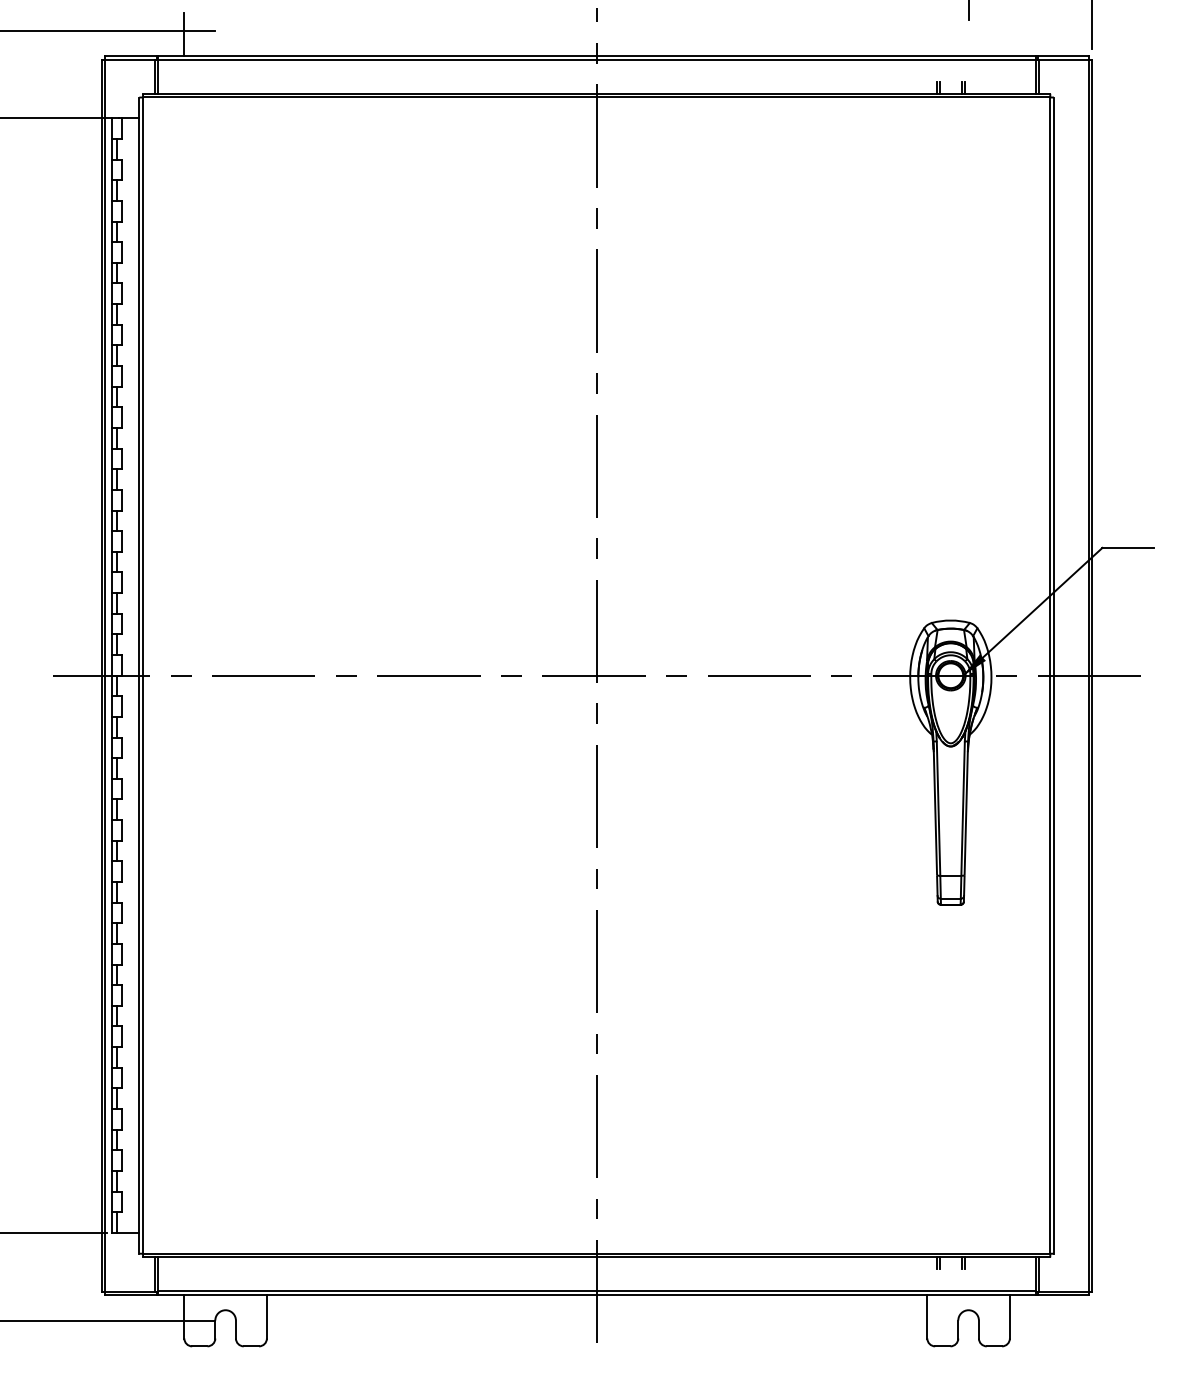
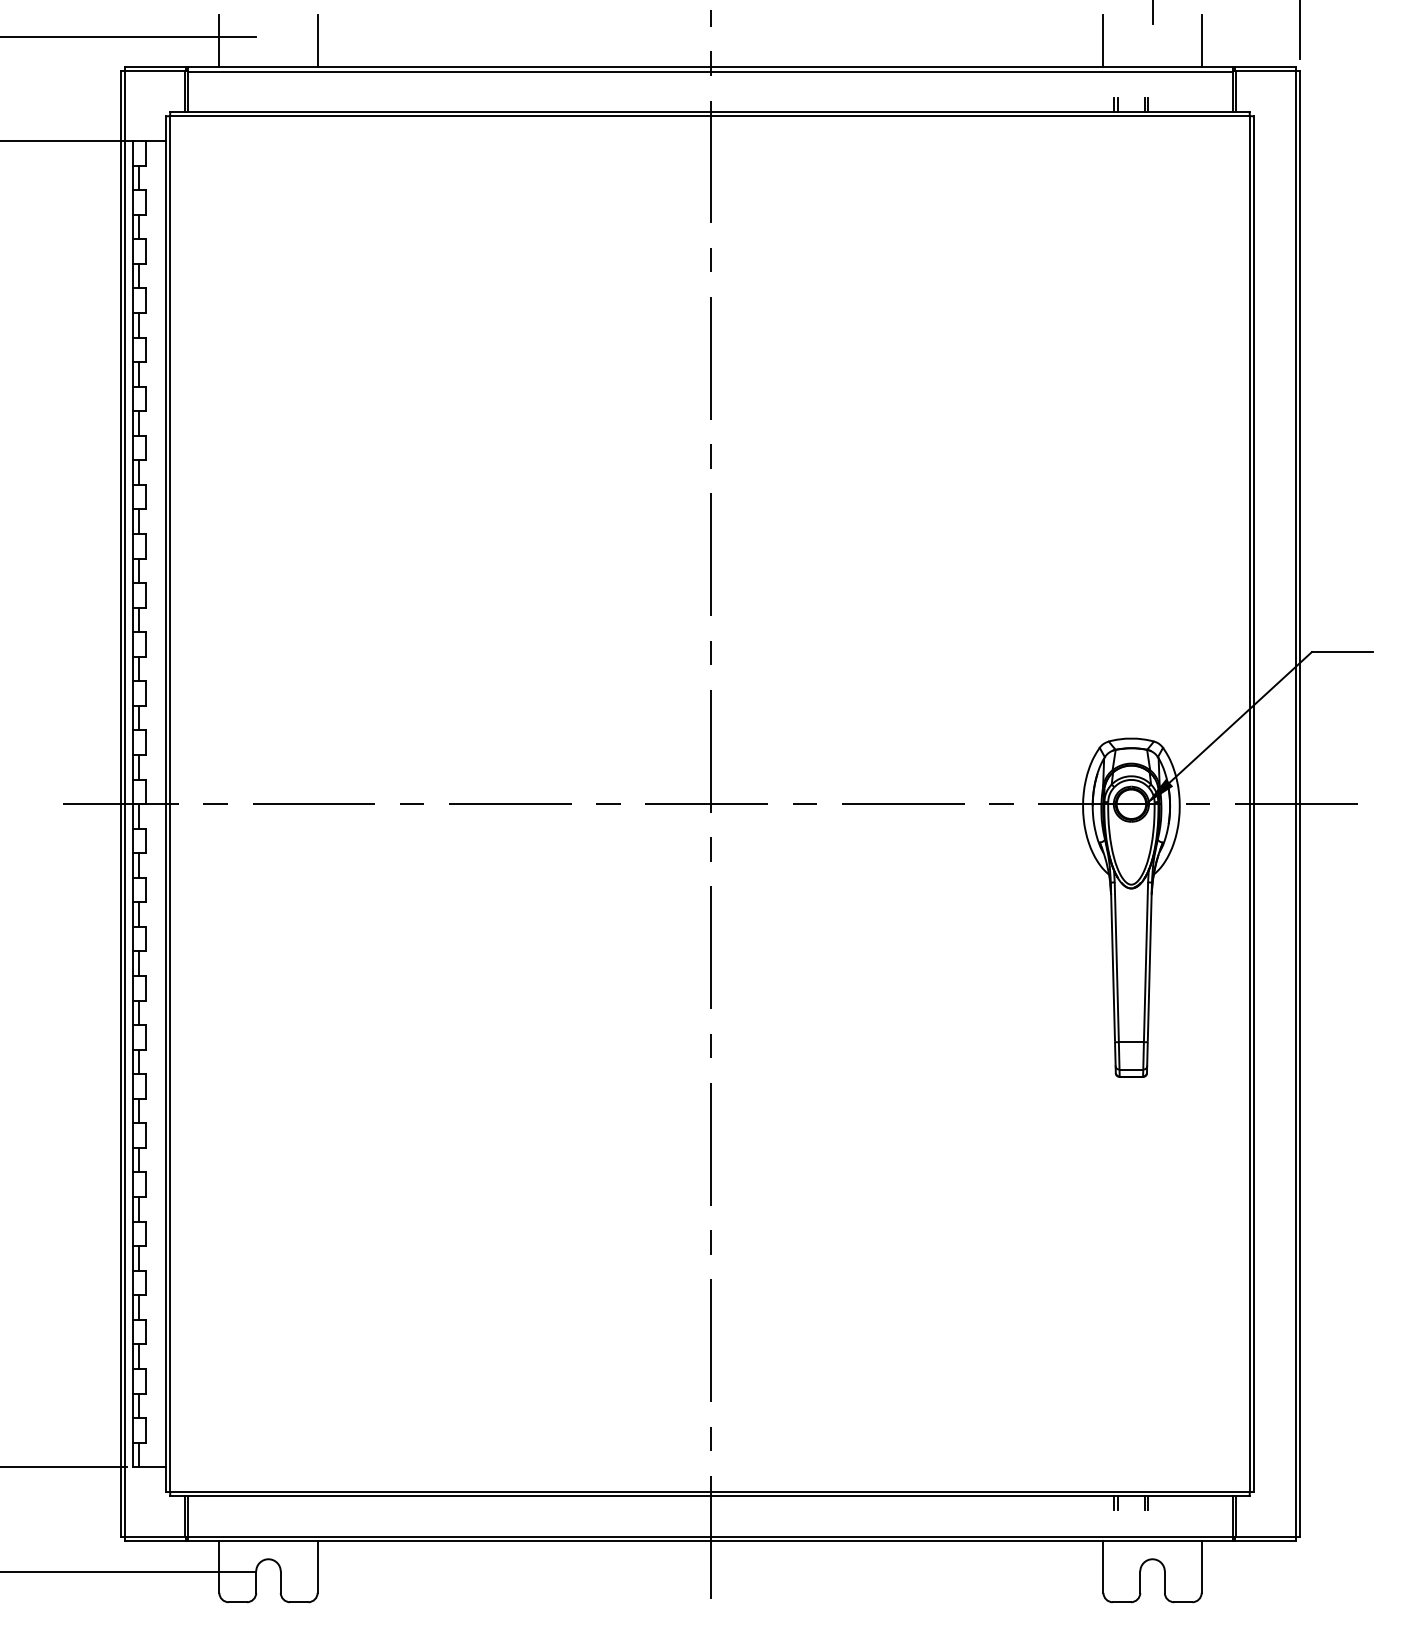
line: (266, 34) -> (317, 41), added
line: (927, 34) -> (1103, 41), added
line: (1009, 34) -> (1201, 41), added

